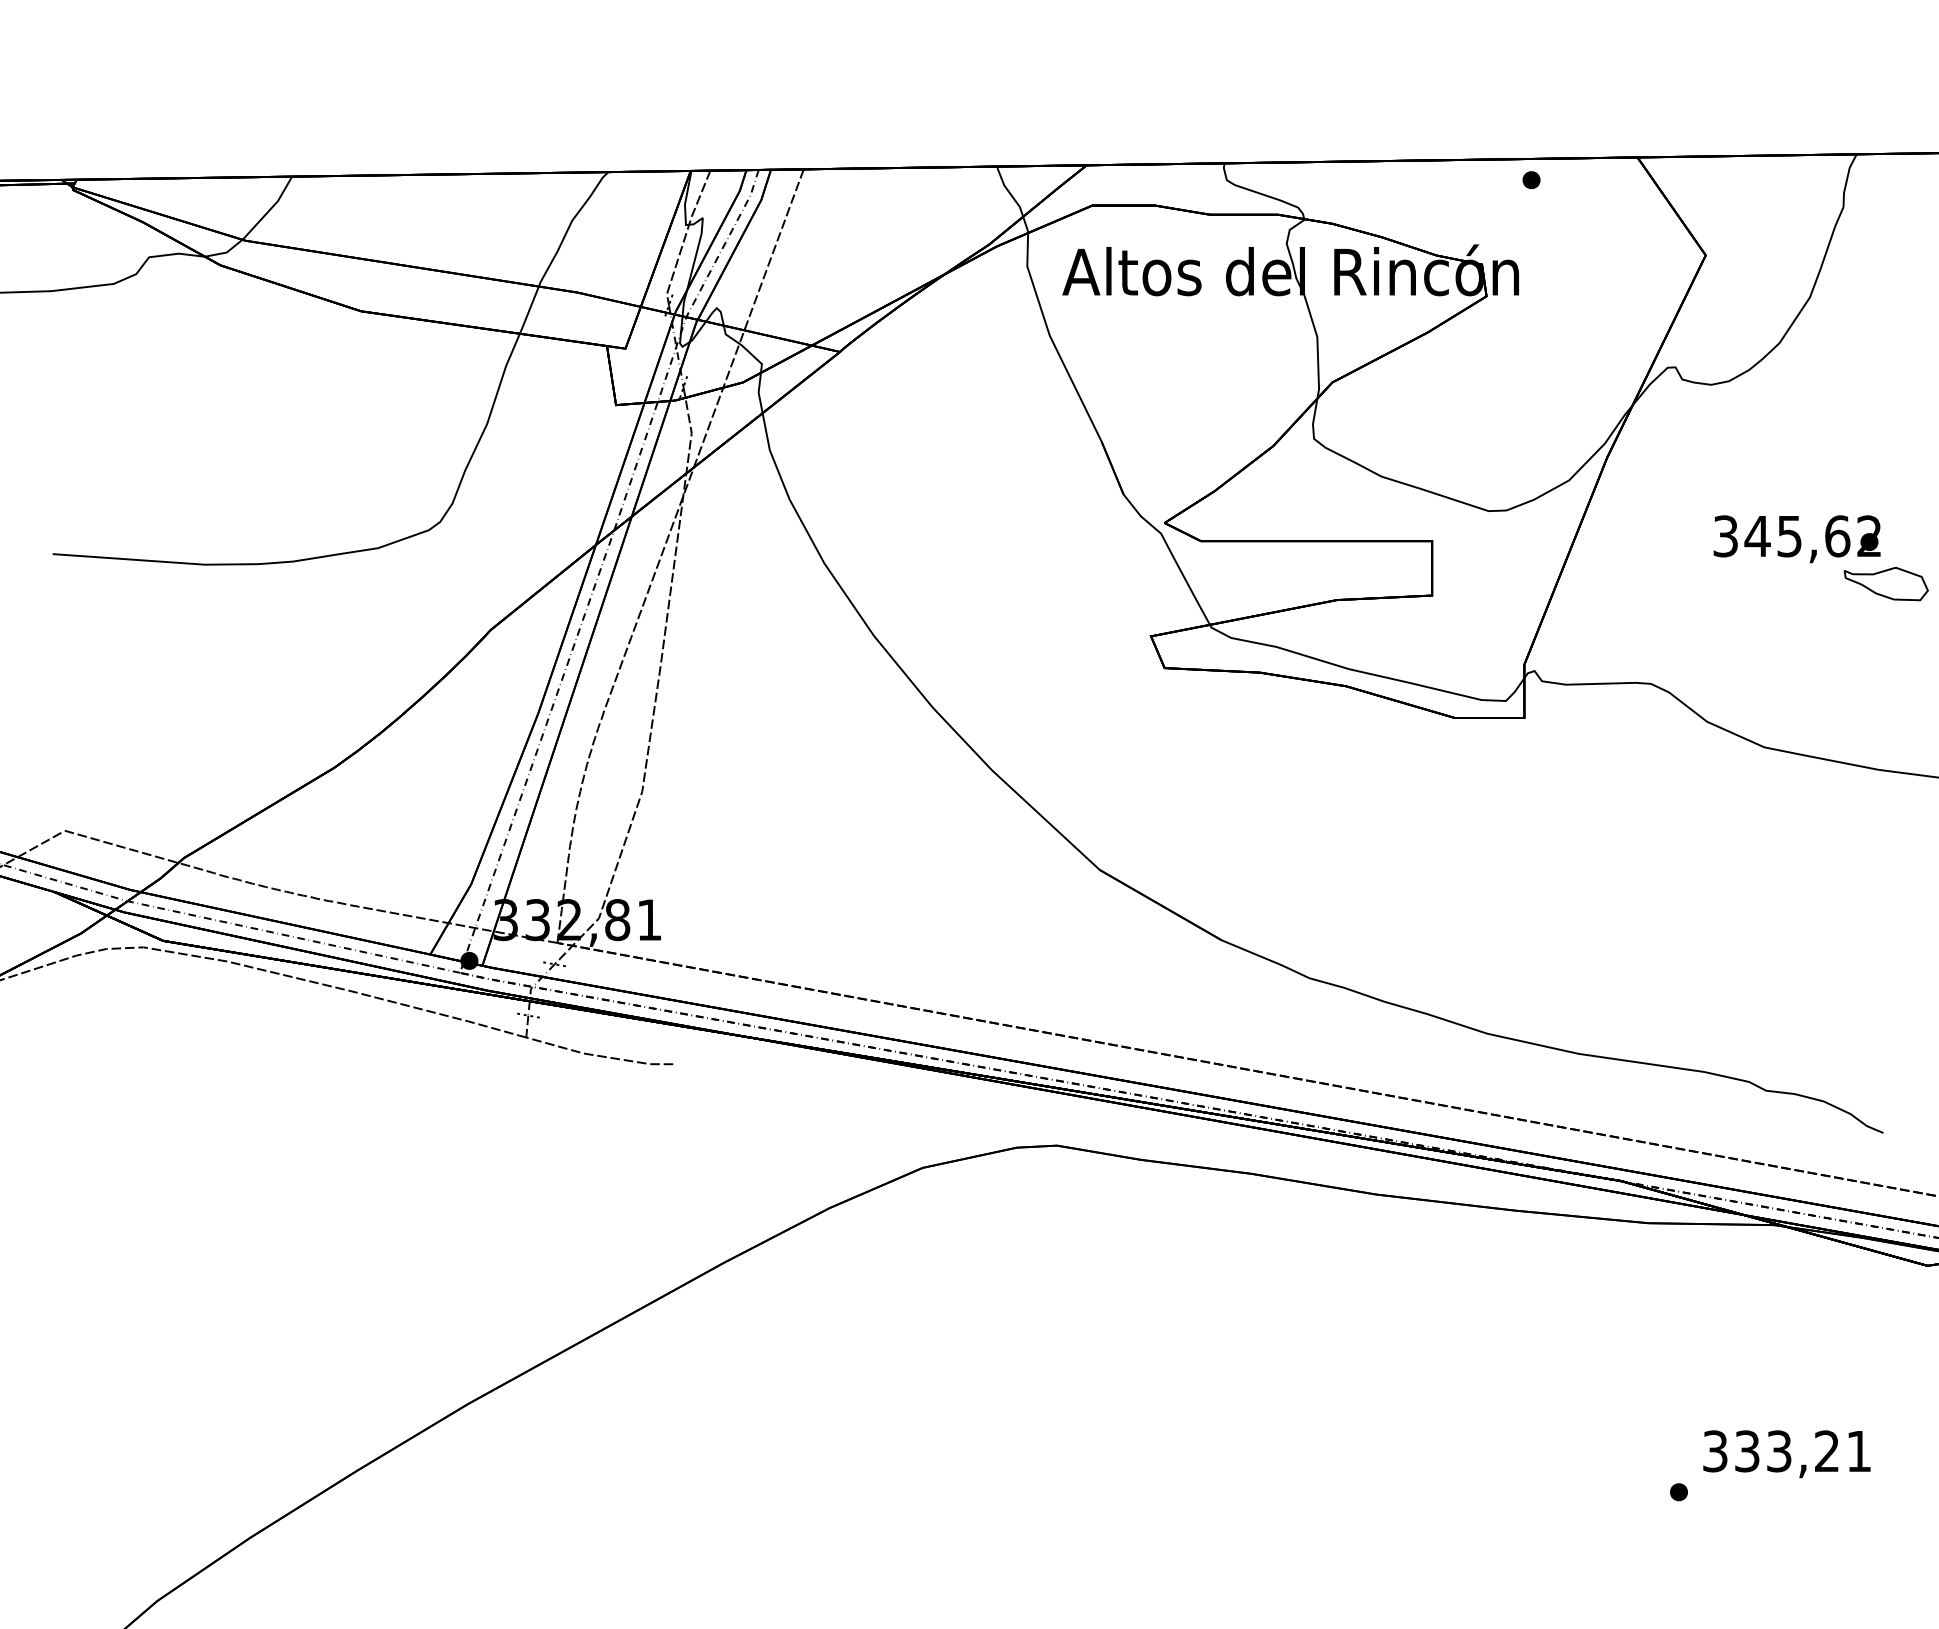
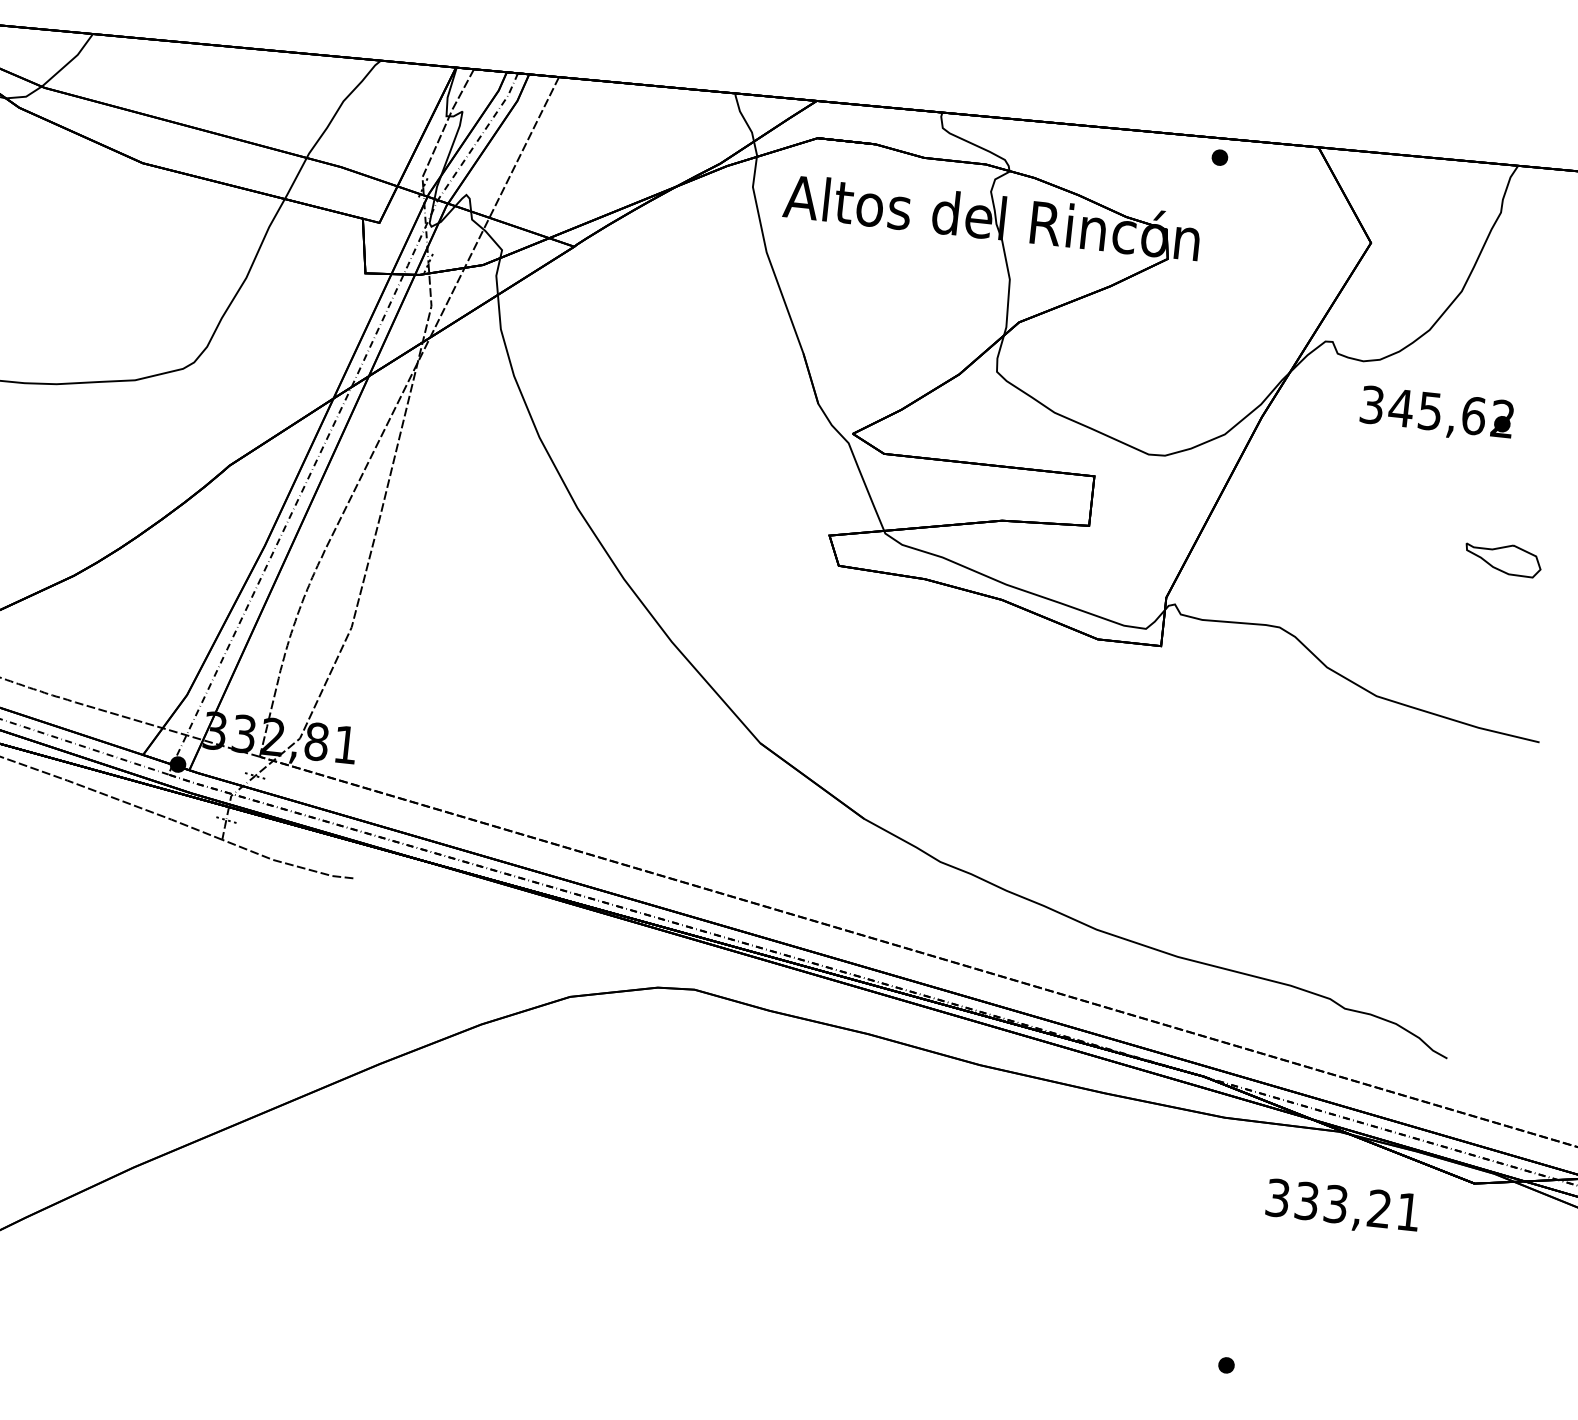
text: (1796, 539) -> (1436, 414), moved
text: (1786, 1454) -> (1342, 1207), moved

